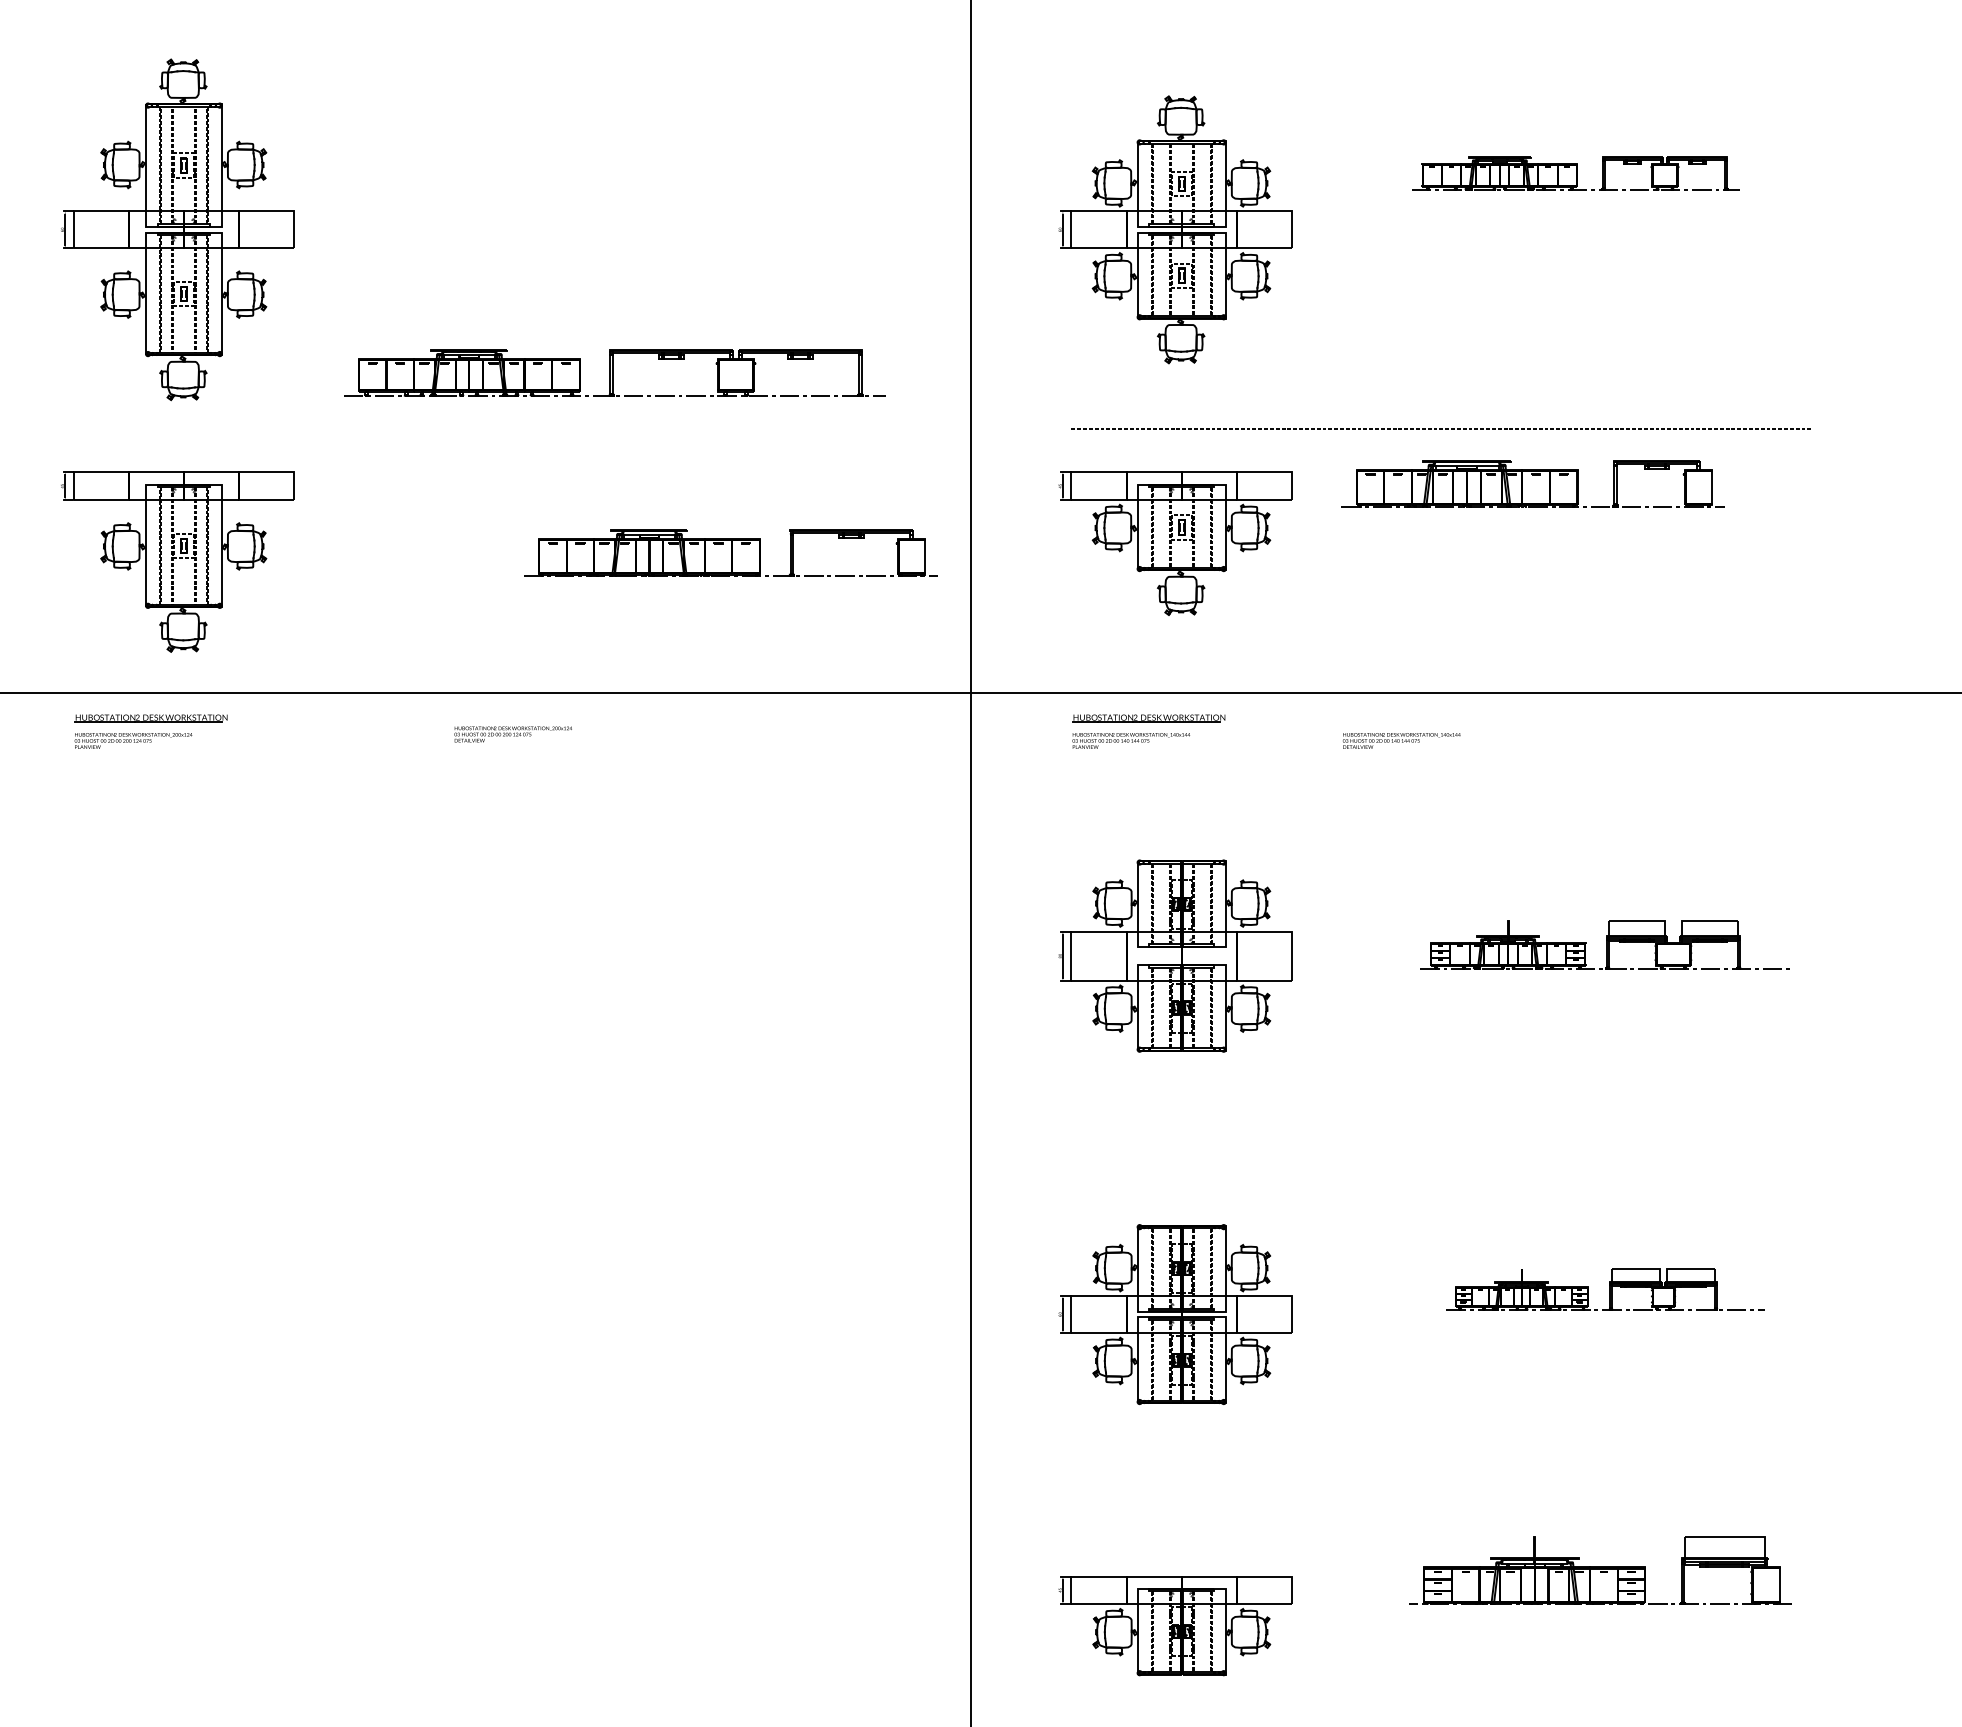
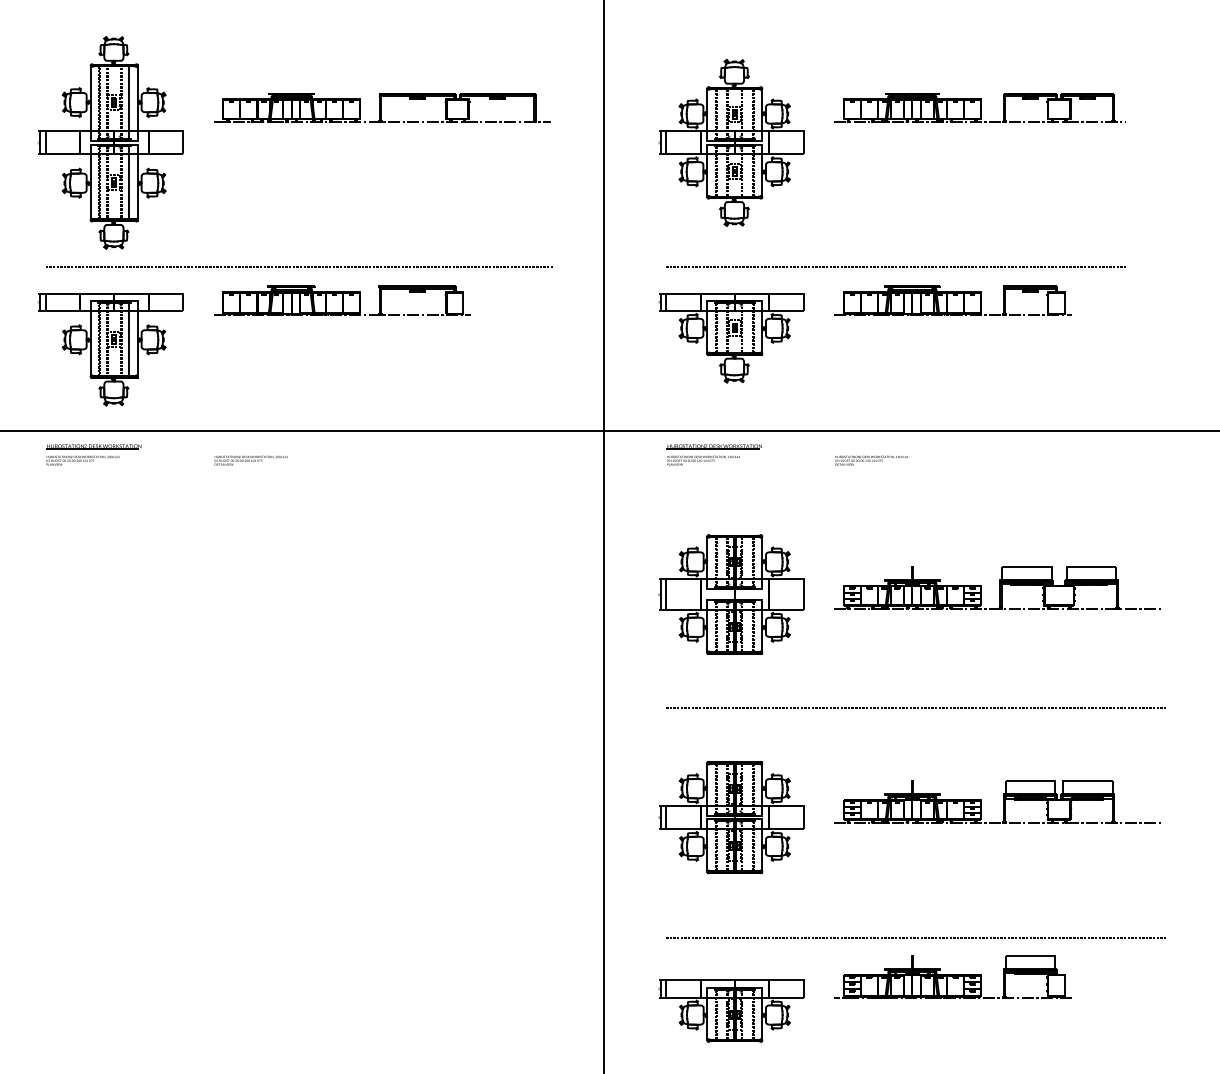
part: (1575, 172) -> (979, 107), size x1.43
part: (615, 372) -> (382, 107), moved
line: (480, 428) -> (298, 266), added
part: (730, 552) -> (342, 300), moved
text: (512, 734) -> (250, 460), moved
part: (1604, 944) -> (997, 587), size x1.43
line: (1472, 1137) -> (915, 707), added
part: (1604, 1288) -> (997, 801), size x1.67
line: (1472, 1507) -> (915, 937), added
part: (1599, 1570) -> (952, 976), moved

